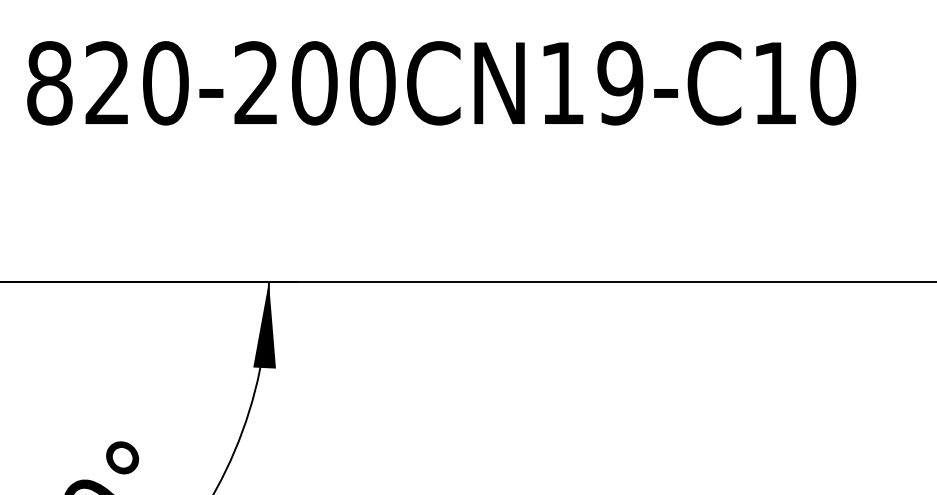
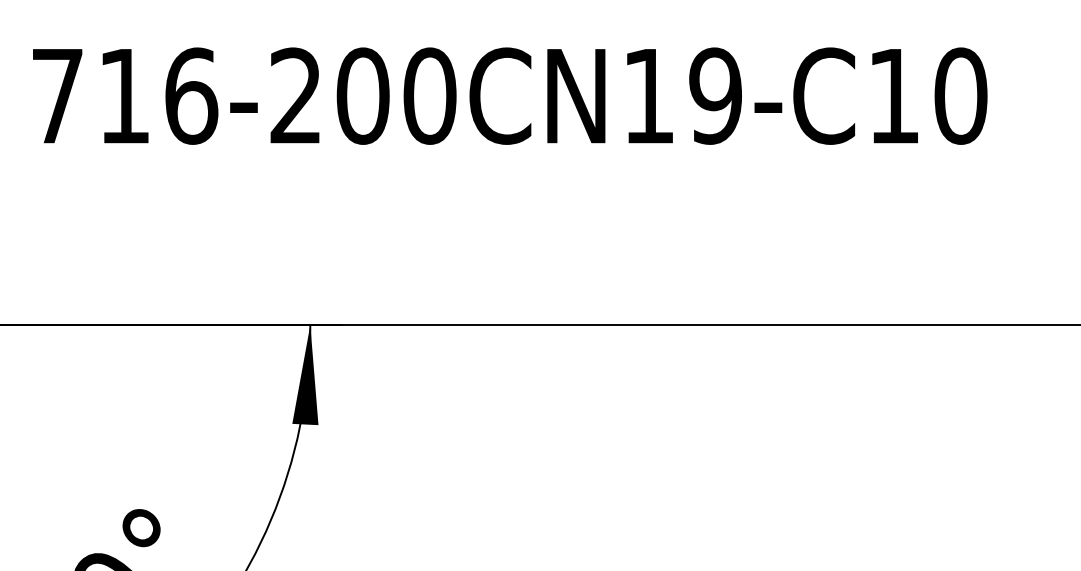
text: (107, 82) -> (124, 95), 820-200CN19-C10 -> 716-200CN19-C10

